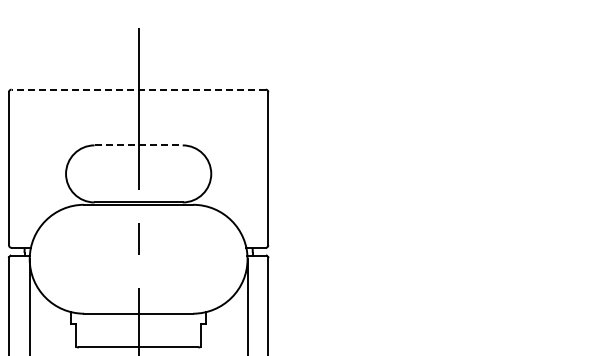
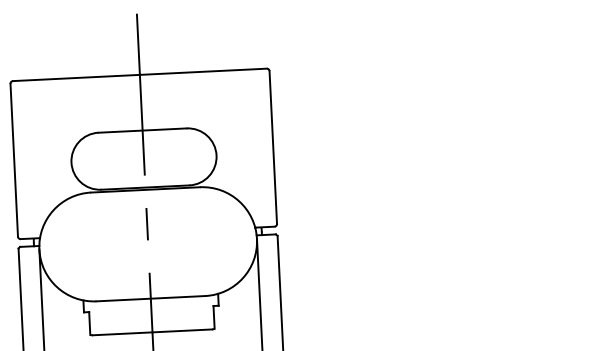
line: (138, 89) -> (139, 74), dashed -> solid
line: (139, 145) -> (143, 130), dashed -> solid

